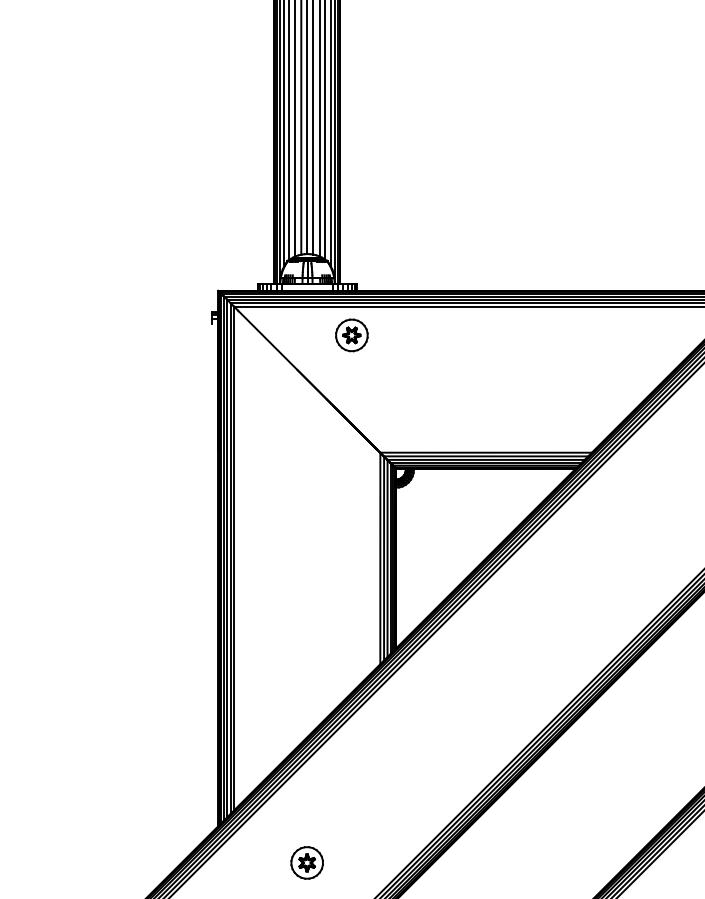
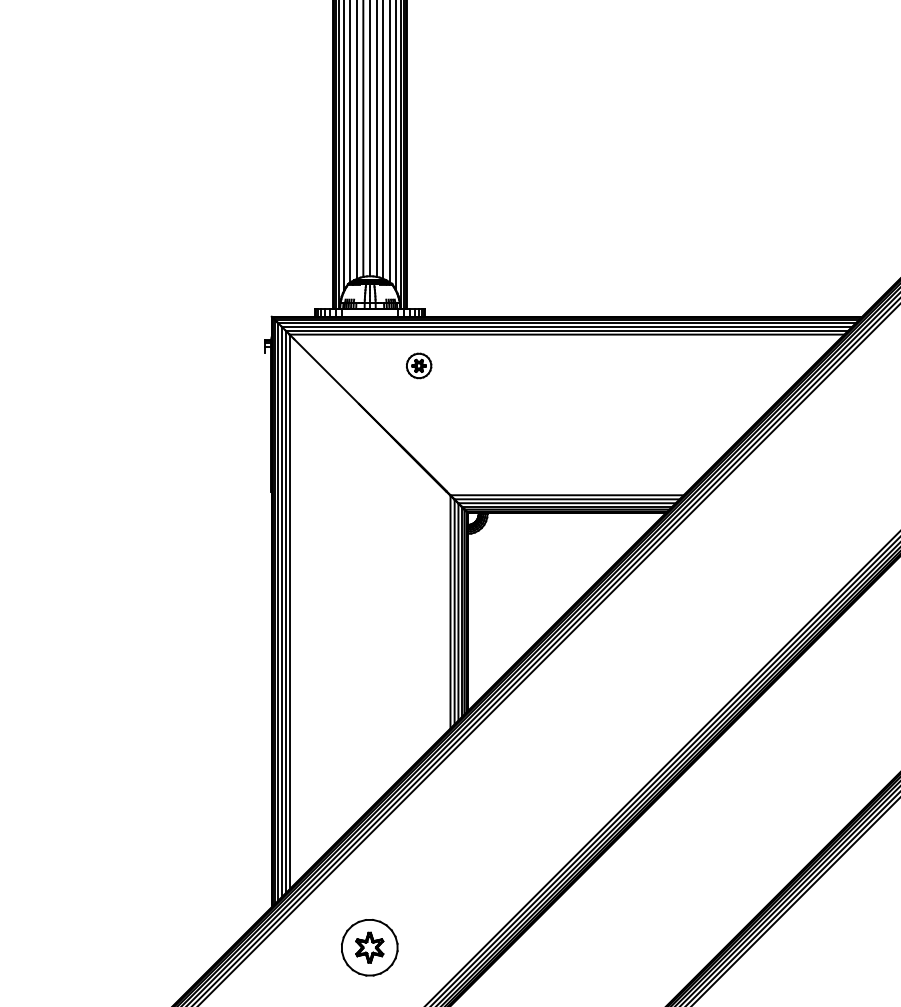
part: (351, 335) -> (418, 365), size x0.7
part: (306, 862) -> (369, 947), size x1.6

